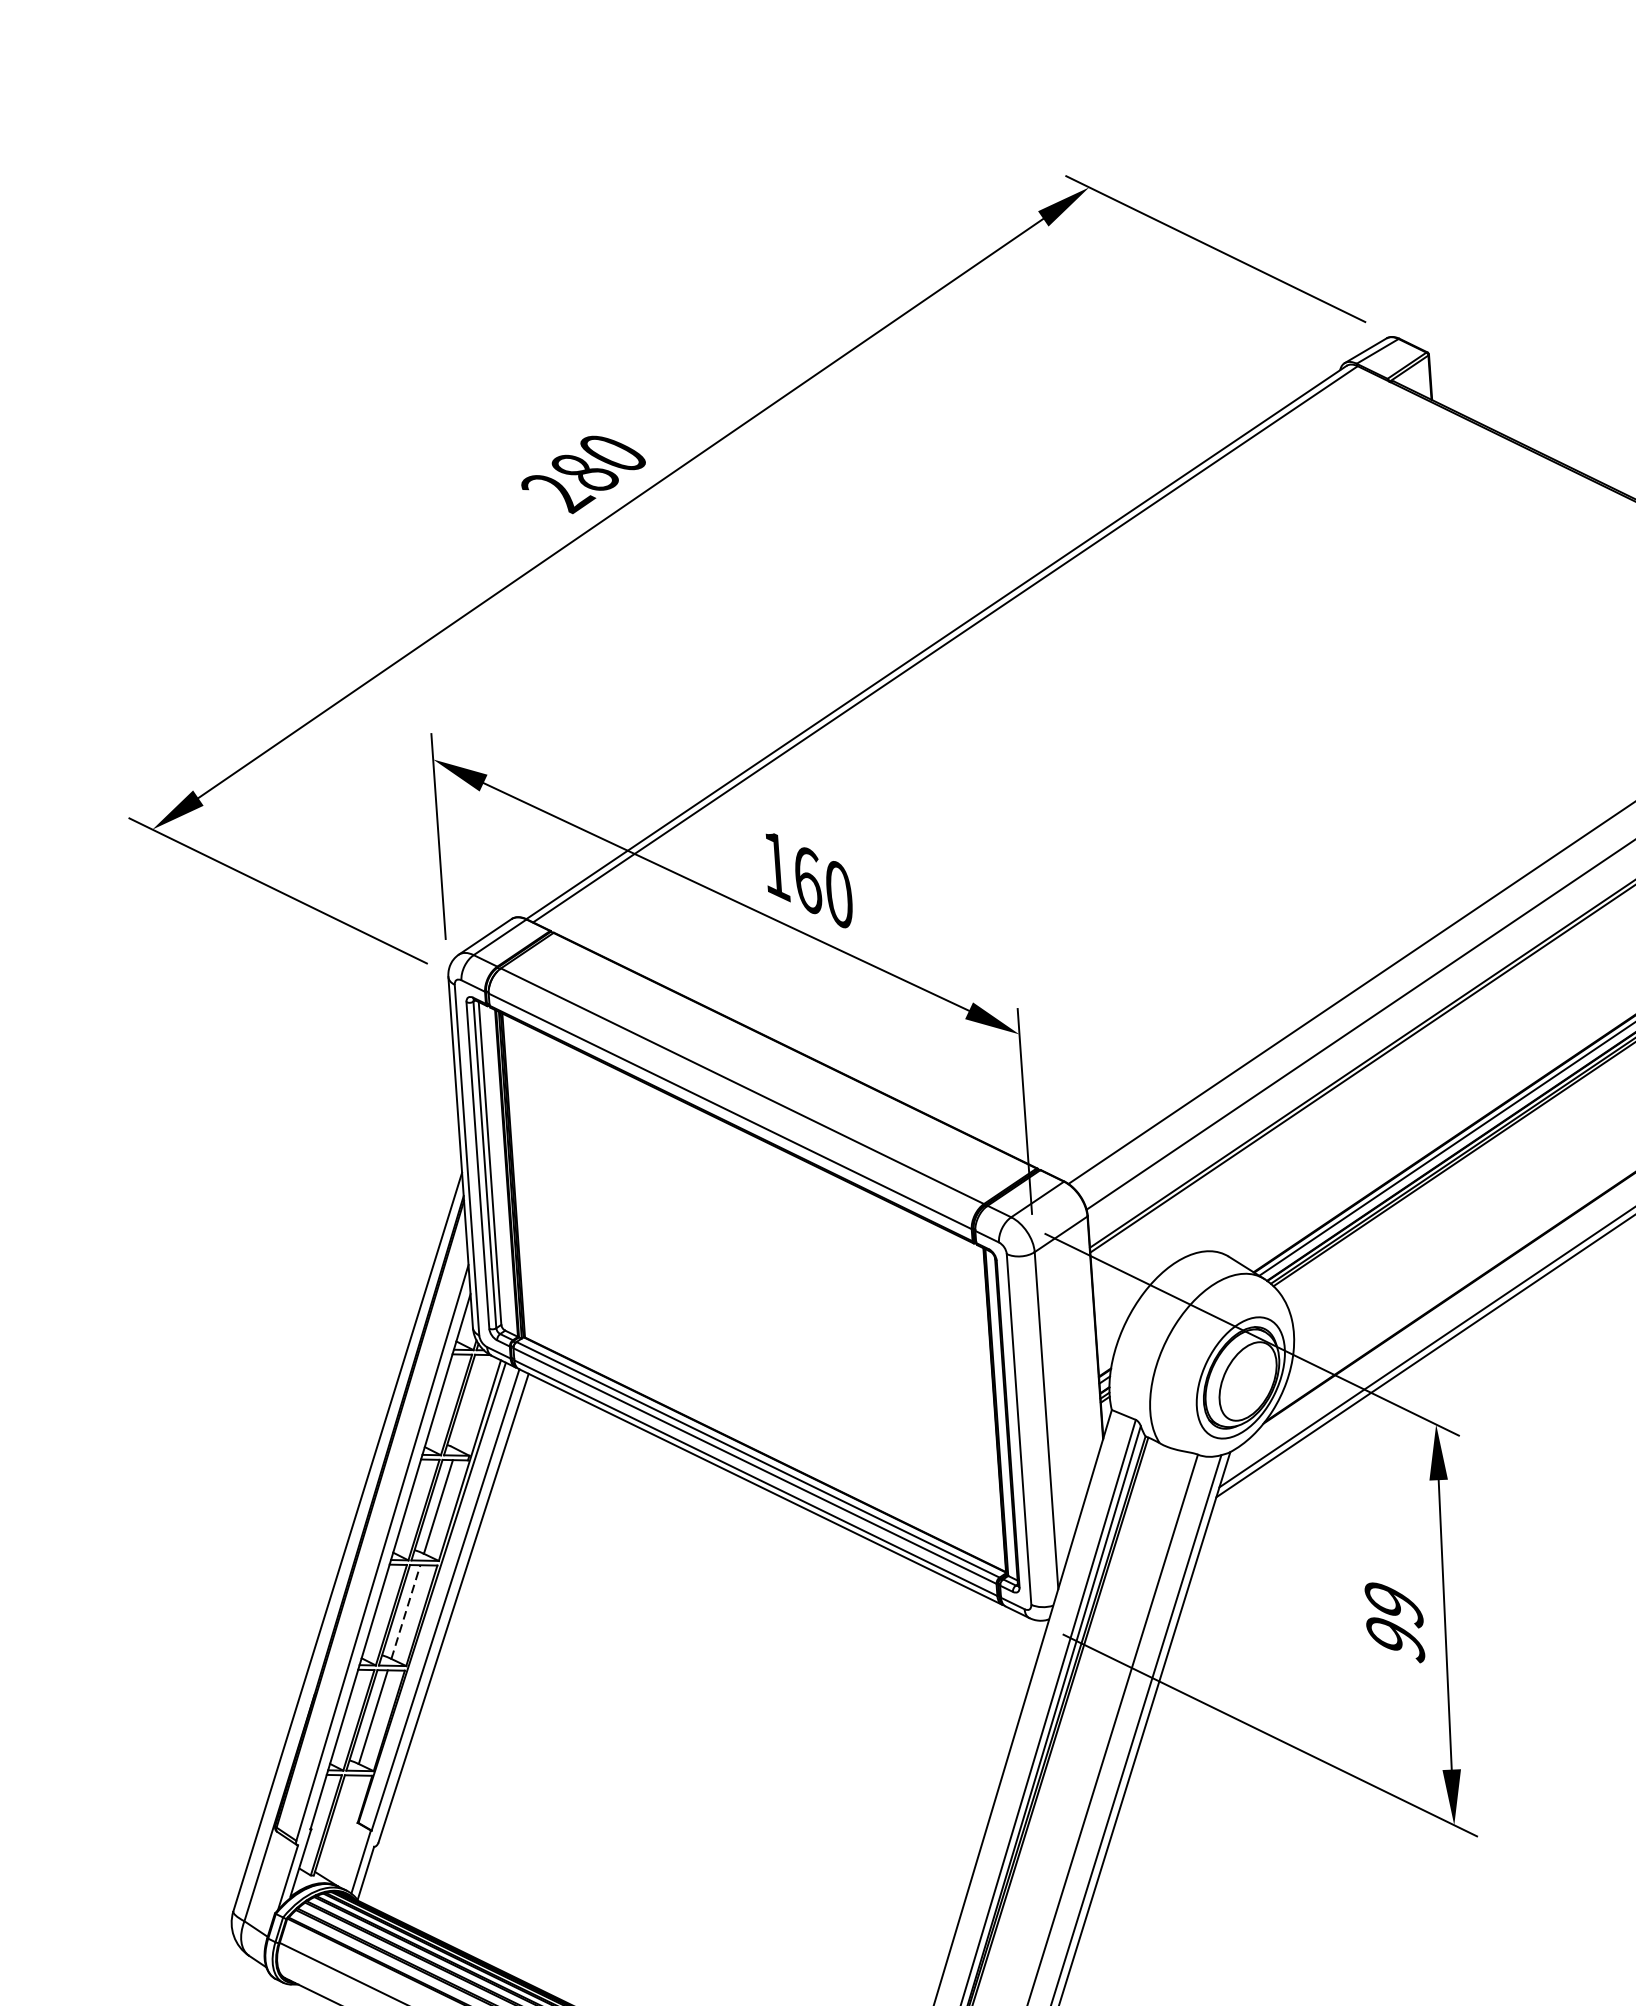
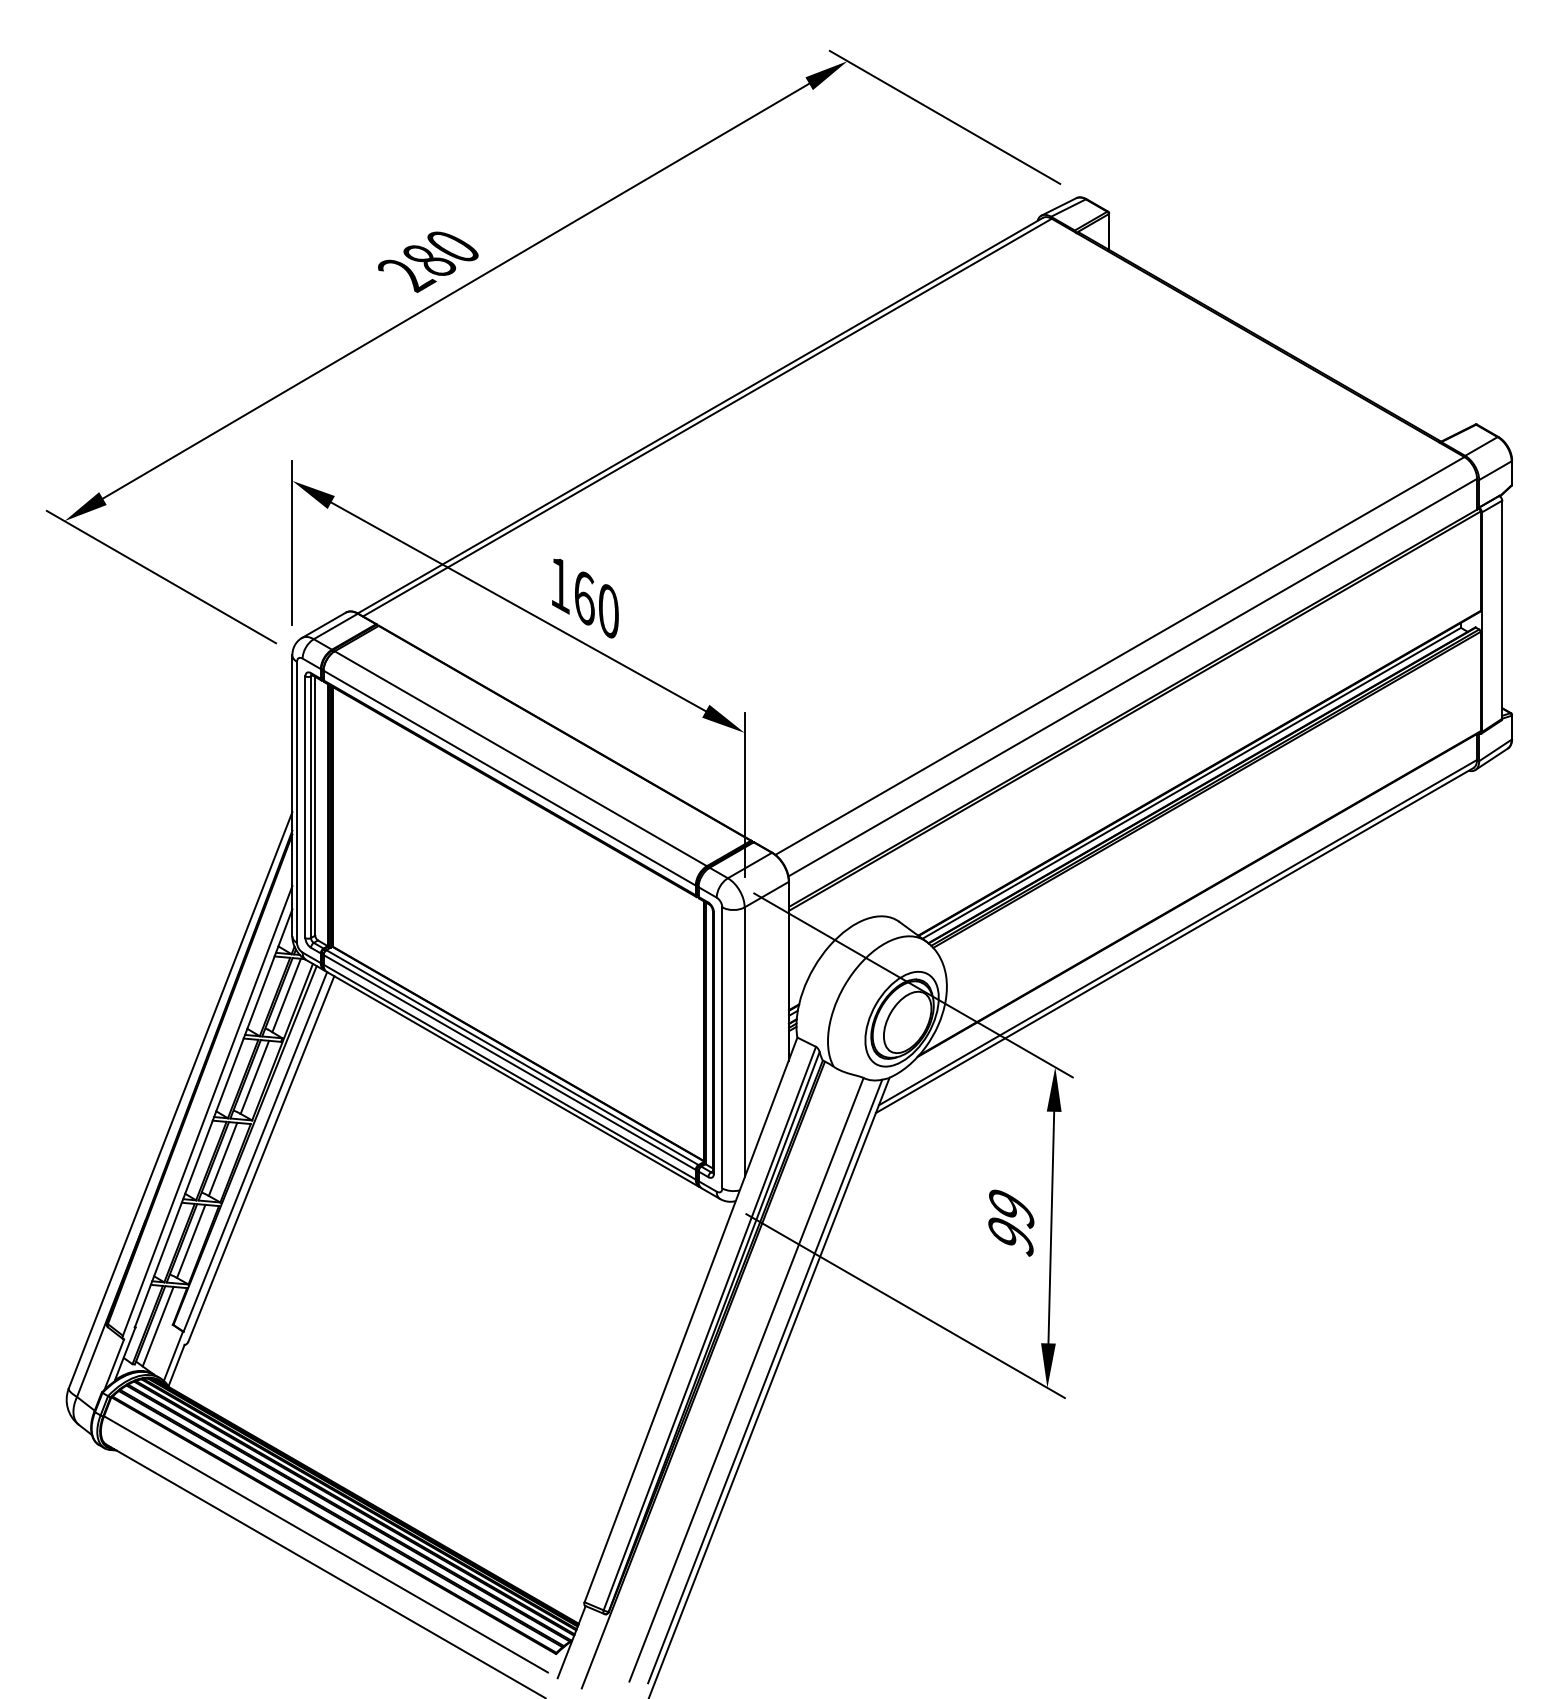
line: (470, 1402) -> (286, 995), added
line: (406, 1610) -> (223, 1158), dashed -> solid
line: (338, 1826) -> (157, 1326), added

